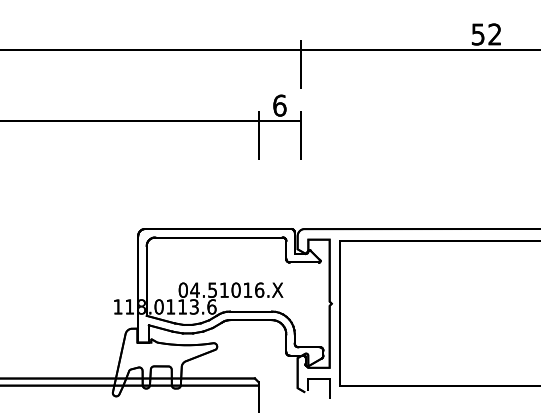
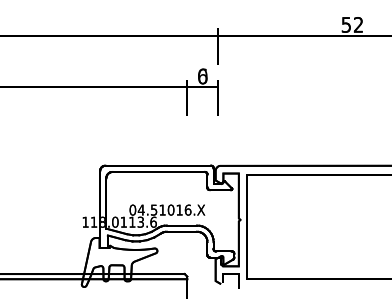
text: (279, 105) -> (202, 76), 6 -> 0

